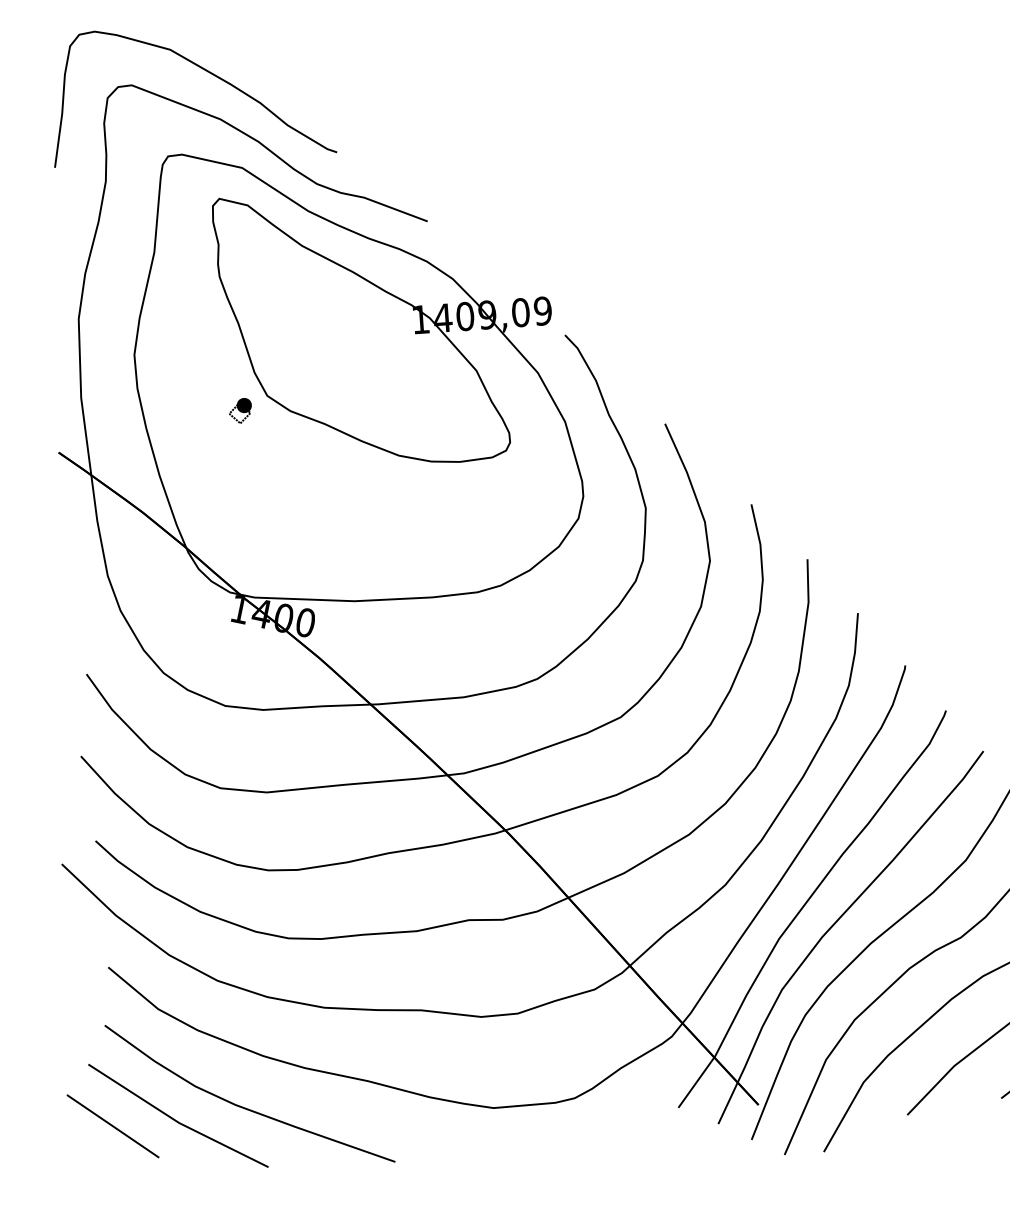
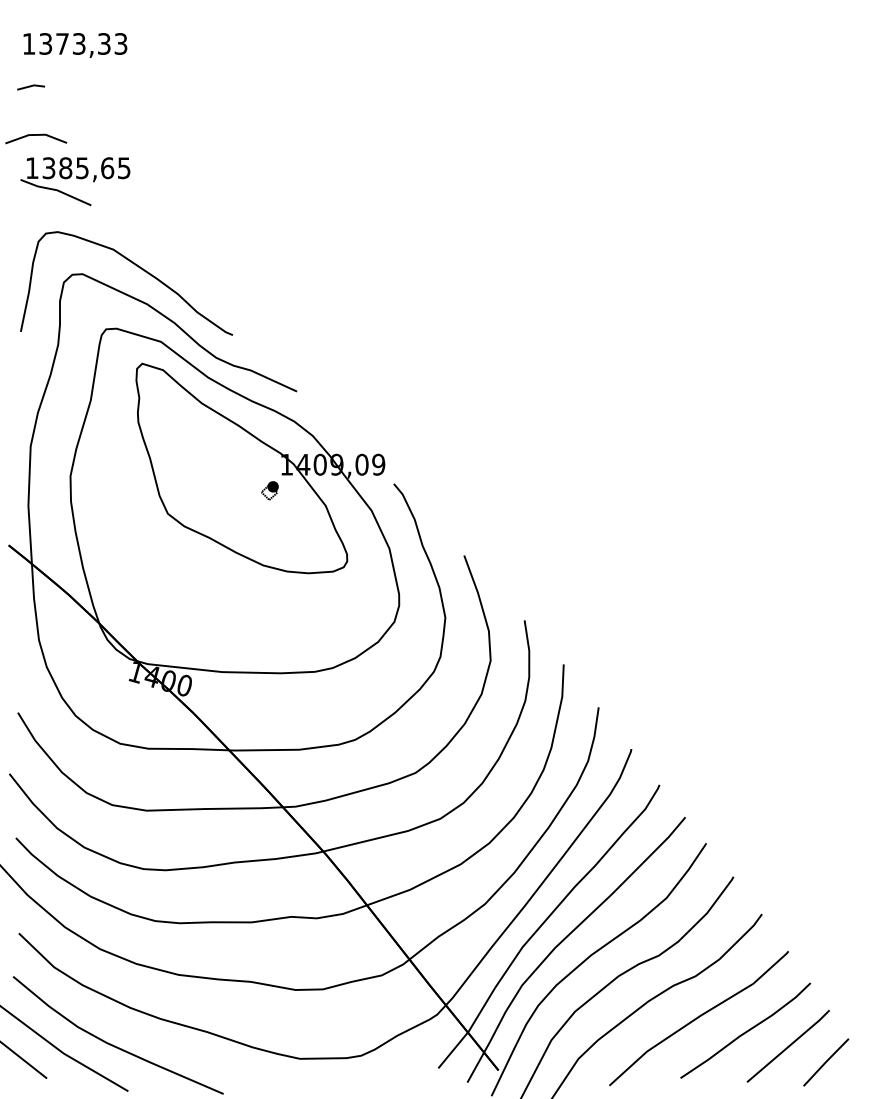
part: (239, 410) -> (269, 490), moved

